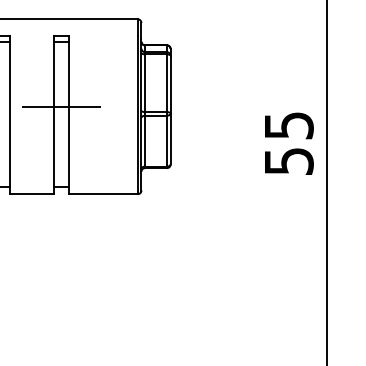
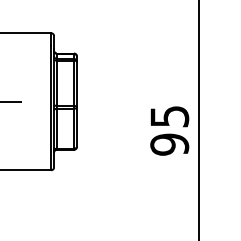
text: (288, 161) -> (169, 144), 55 -> 95

